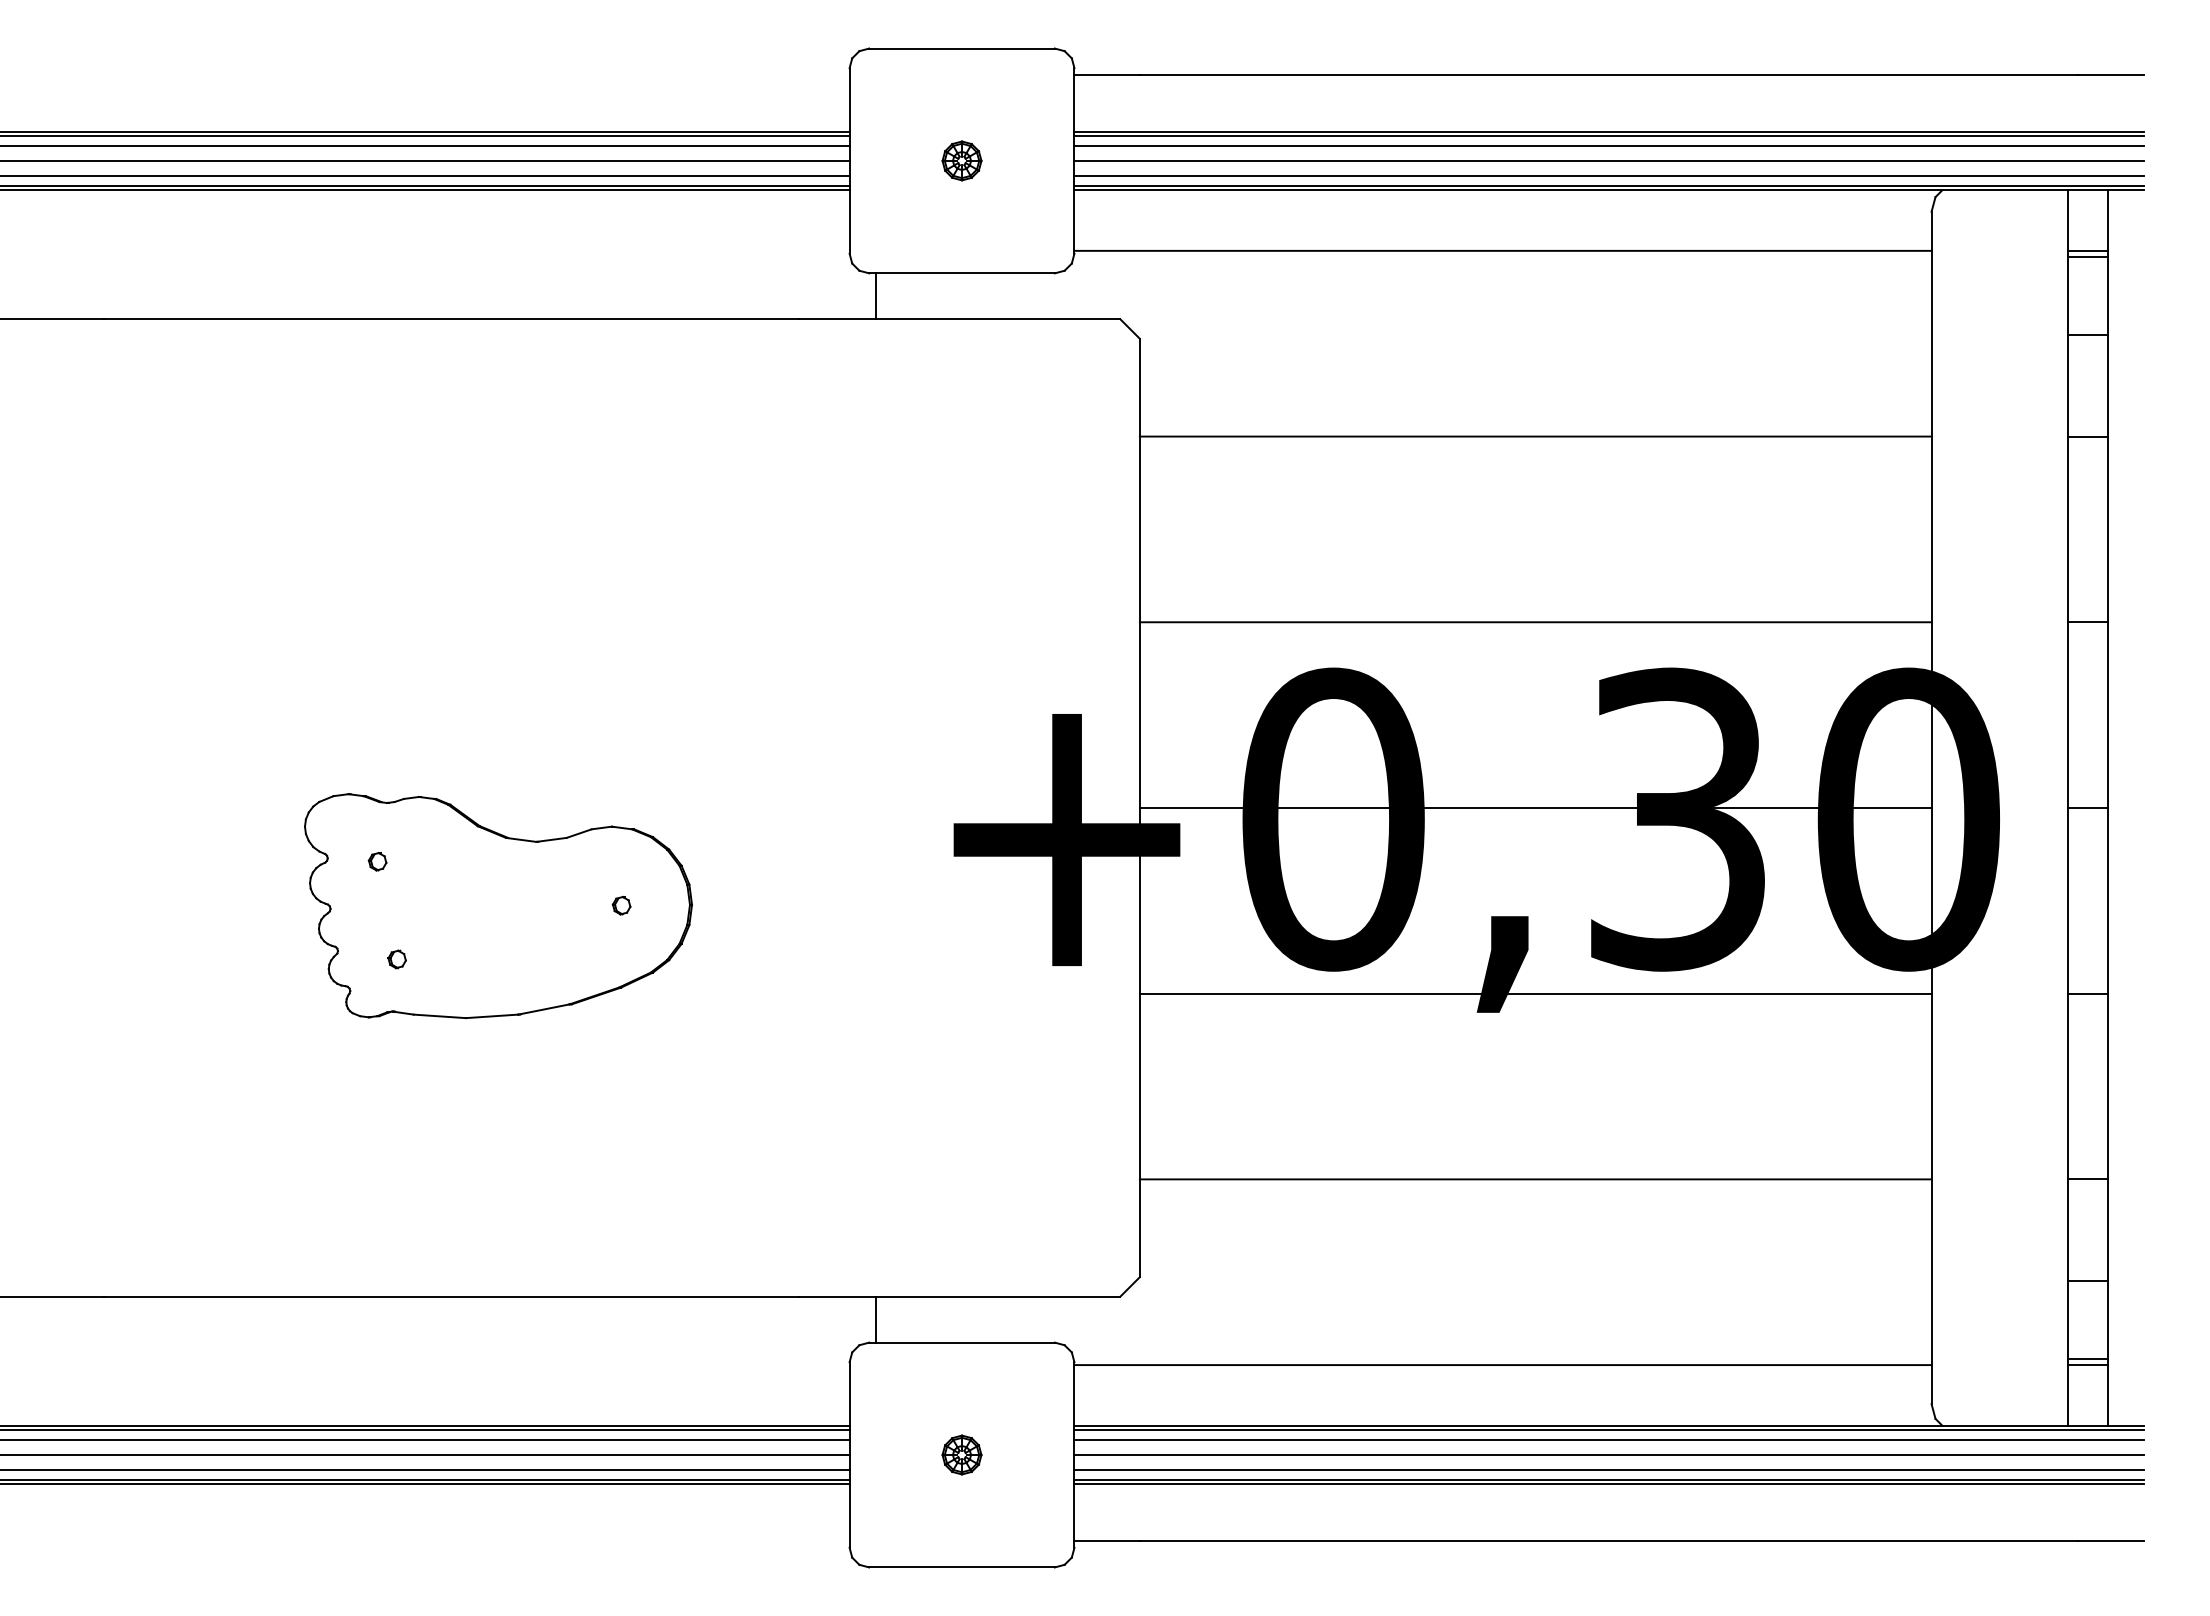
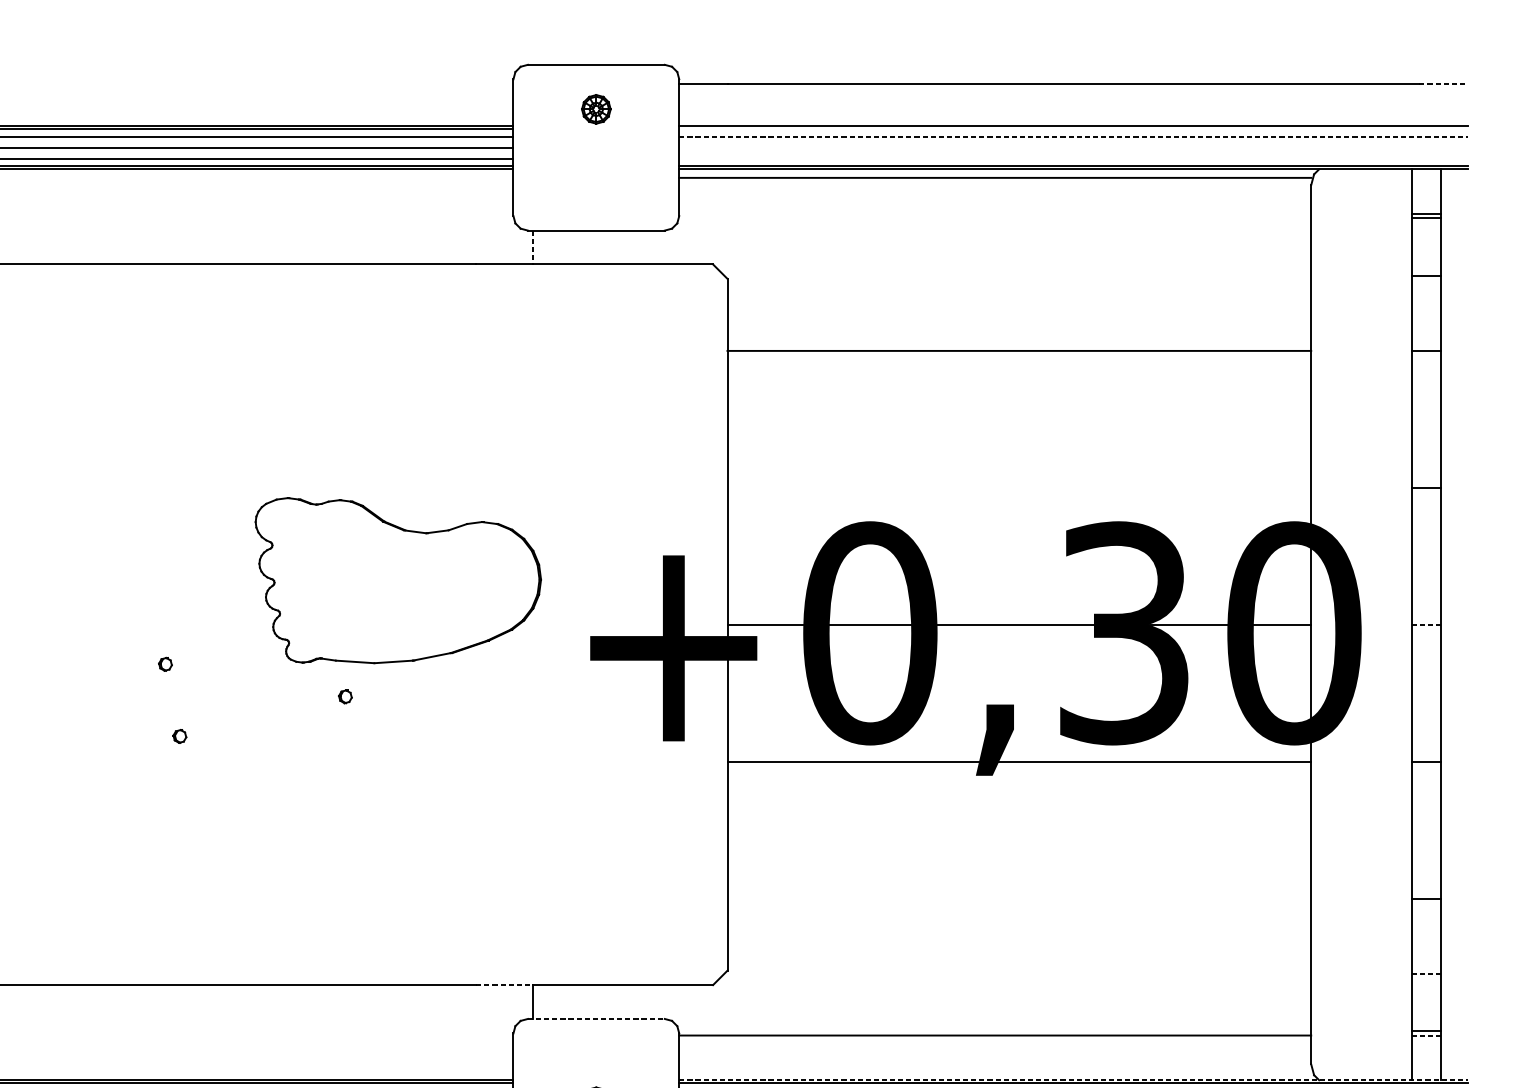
line: (2110, 74) -> (1443, 83), solid -> dashed
line: (1608, 135) -> (1073, 128), removed
line: (1609, 146) -> (1073, 137), solid -> dashed
part: (961, 160) -> (595, 109), moved
line: (1608, 160) -> (1073, 147), removed
line: (1608, 175) -> (1073, 158), removed
line: (1502, 250) -> (994, 177), moved
line: (876, 296) -> (533, 247), solid -> dashed
line: (1535, 622) -> (1019, 488), removed
line: (2087, 807) -> (1426, 624), solid -> dashed
part: (498, 906) -> (398, 580), moved
line: (1535, 1179) -> (1019, 898), removed
line: (2087, 1281) -> (1426, 973), solid -> dashed
line: (837, 1296) -> (504, 984), solid -> dashed
line: (962, 1342) -> (596, 1018), solid -> dashed
line: (2087, 1365) -> (1426, 1035), solid -> dashed
line: (1609, 1425) -> (1073, 1080), solid -> dashed

